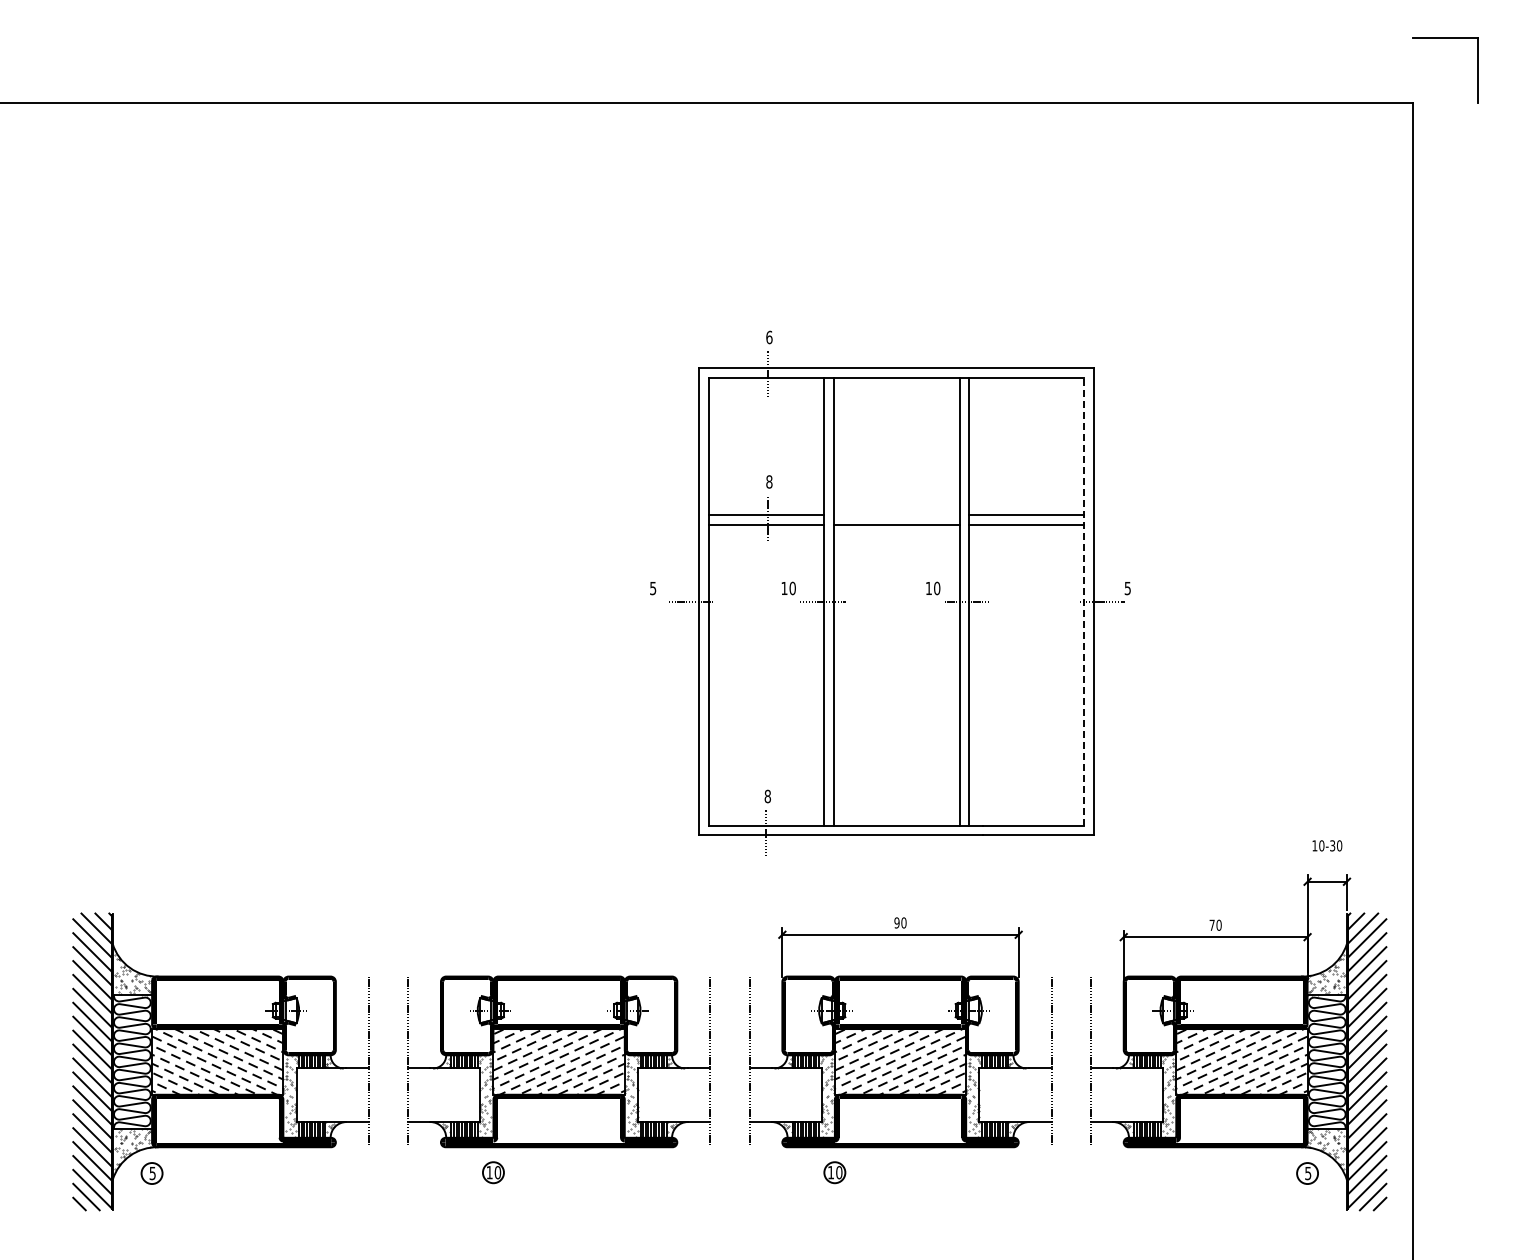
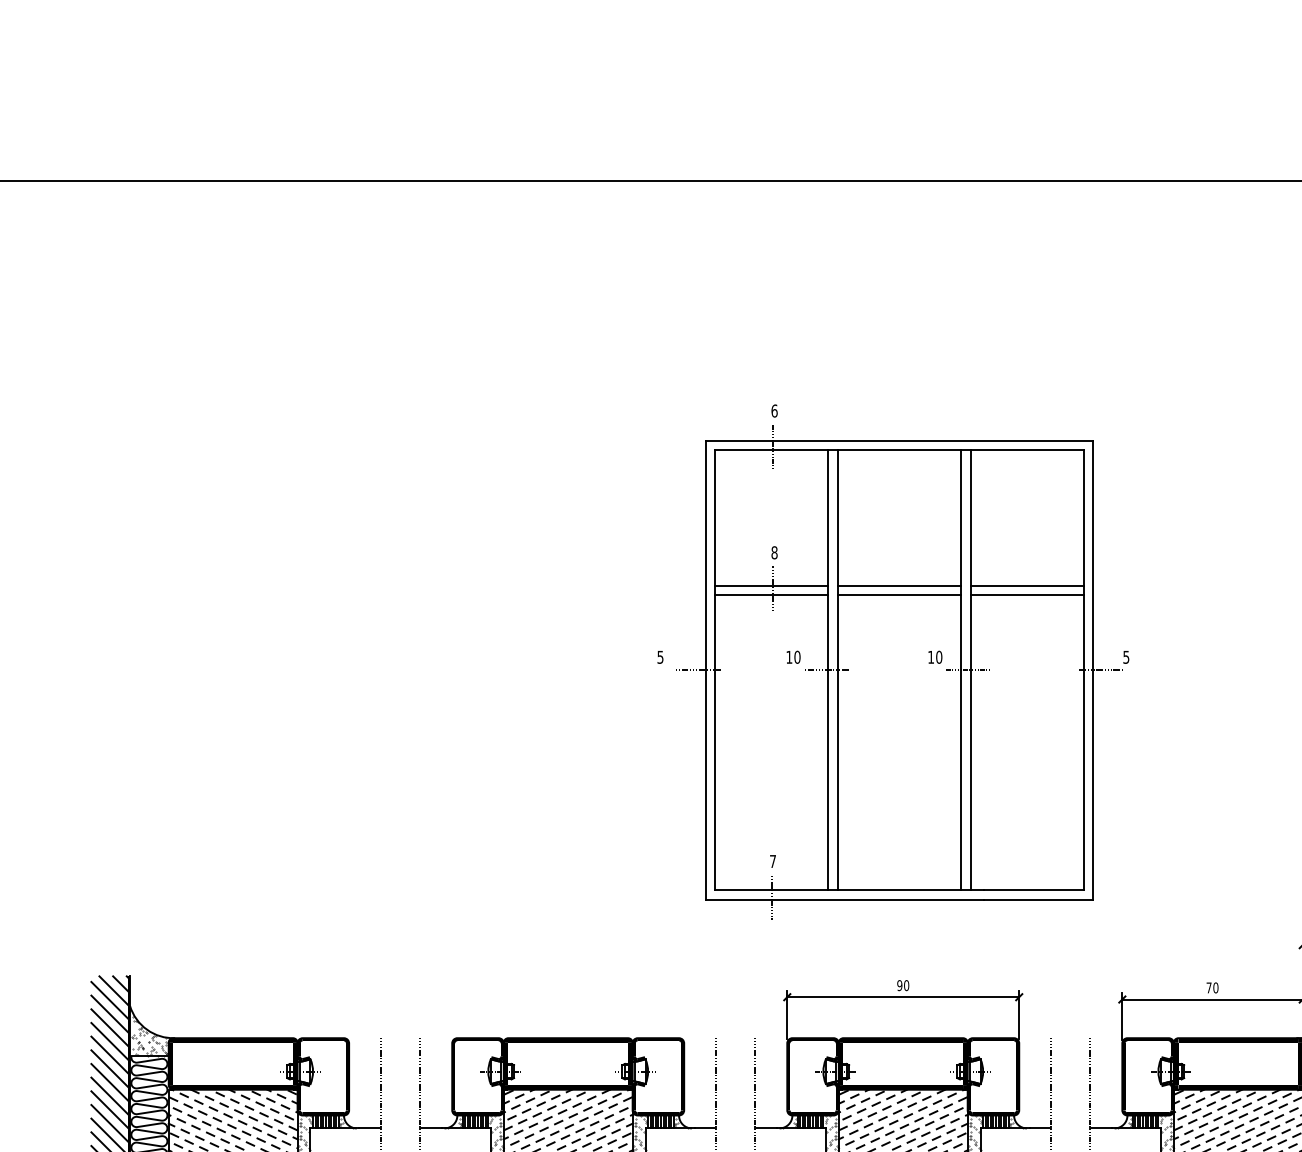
line: (896, 515) -> (899, 585), added
line: (1084, 601) -> (1083, 670), dashed -> solid
text: (767, 796) -> (772, 861), 8 -> 7

